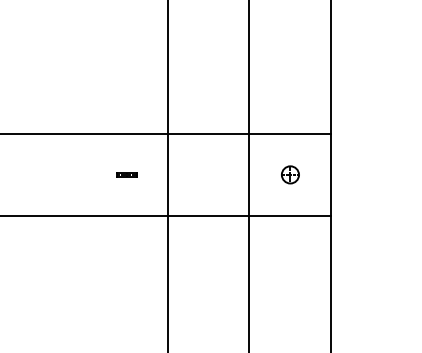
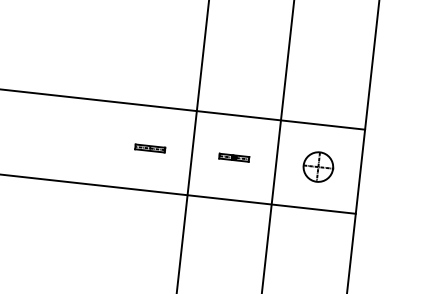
part: (126, 174) -> (149, 148), size x1.43
part: (208, 174) -> (234, 157), added
part: (290, 174) -> (318, 166), size x1.67

